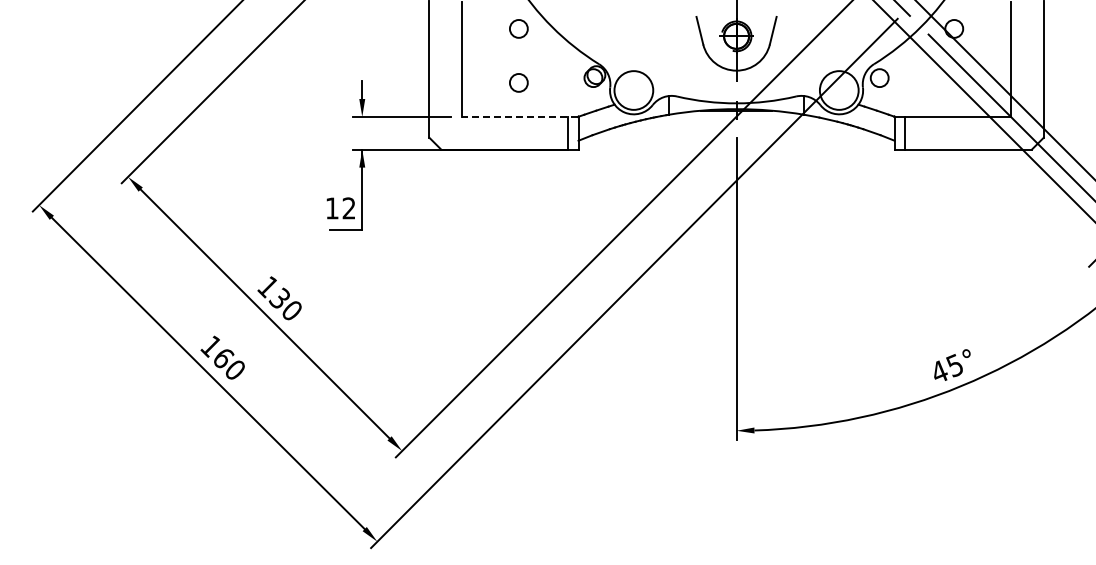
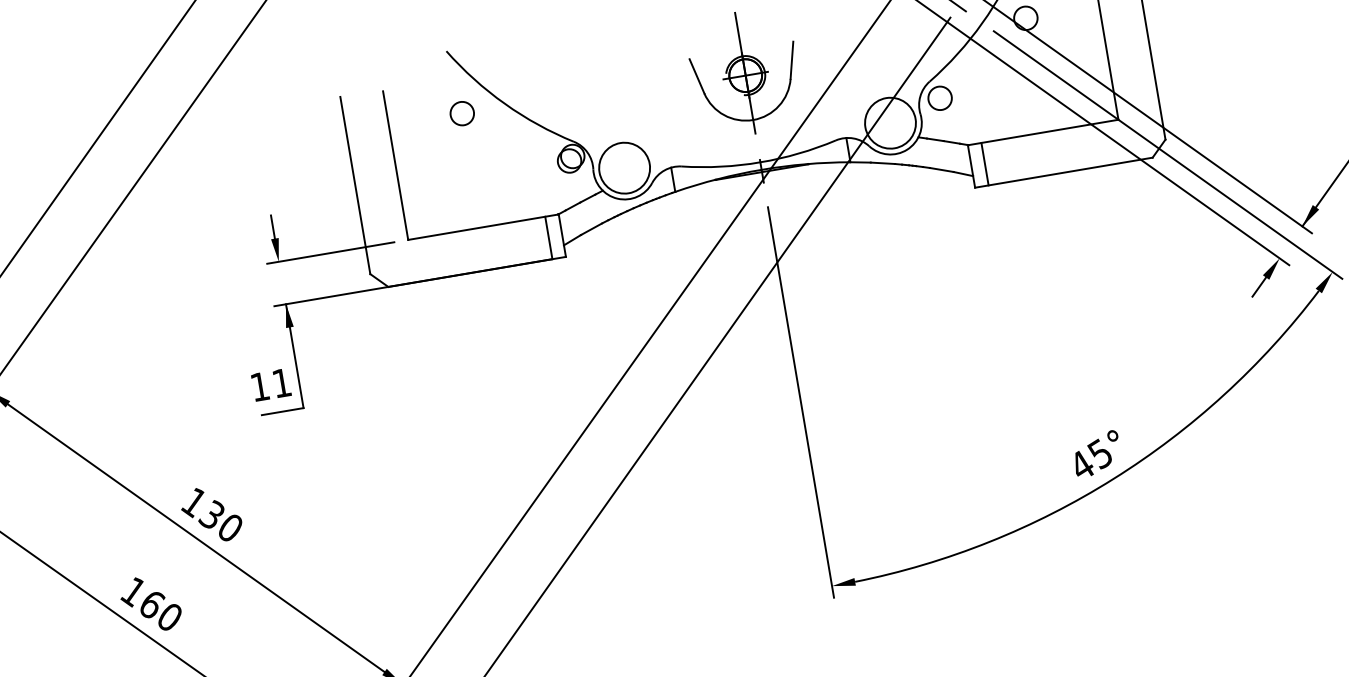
circle: (518, 82) -> (473, 183), removed
line: (520, 116) -> (483, 226), dashed -> solid
text: (348, 208) -> (281, 383), 12 -> 11

